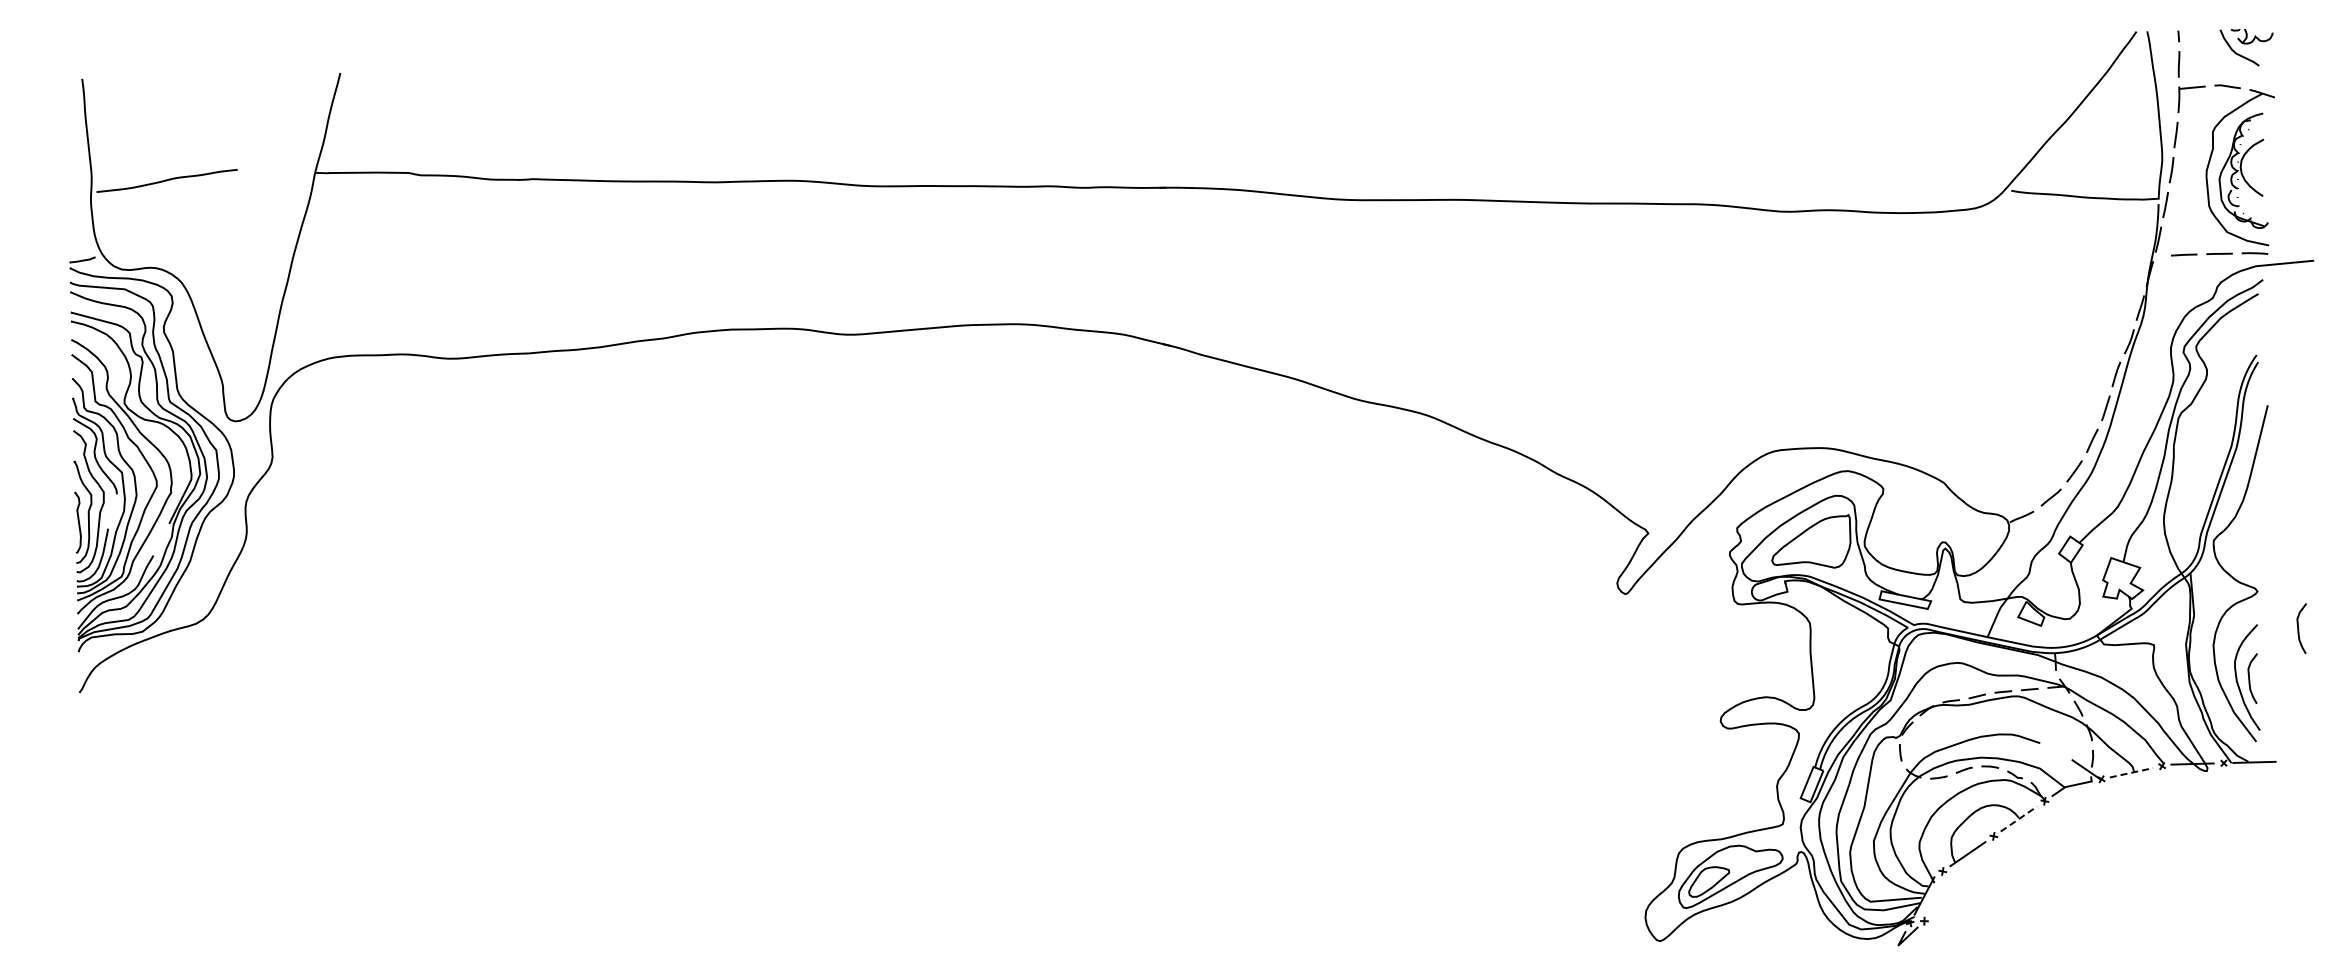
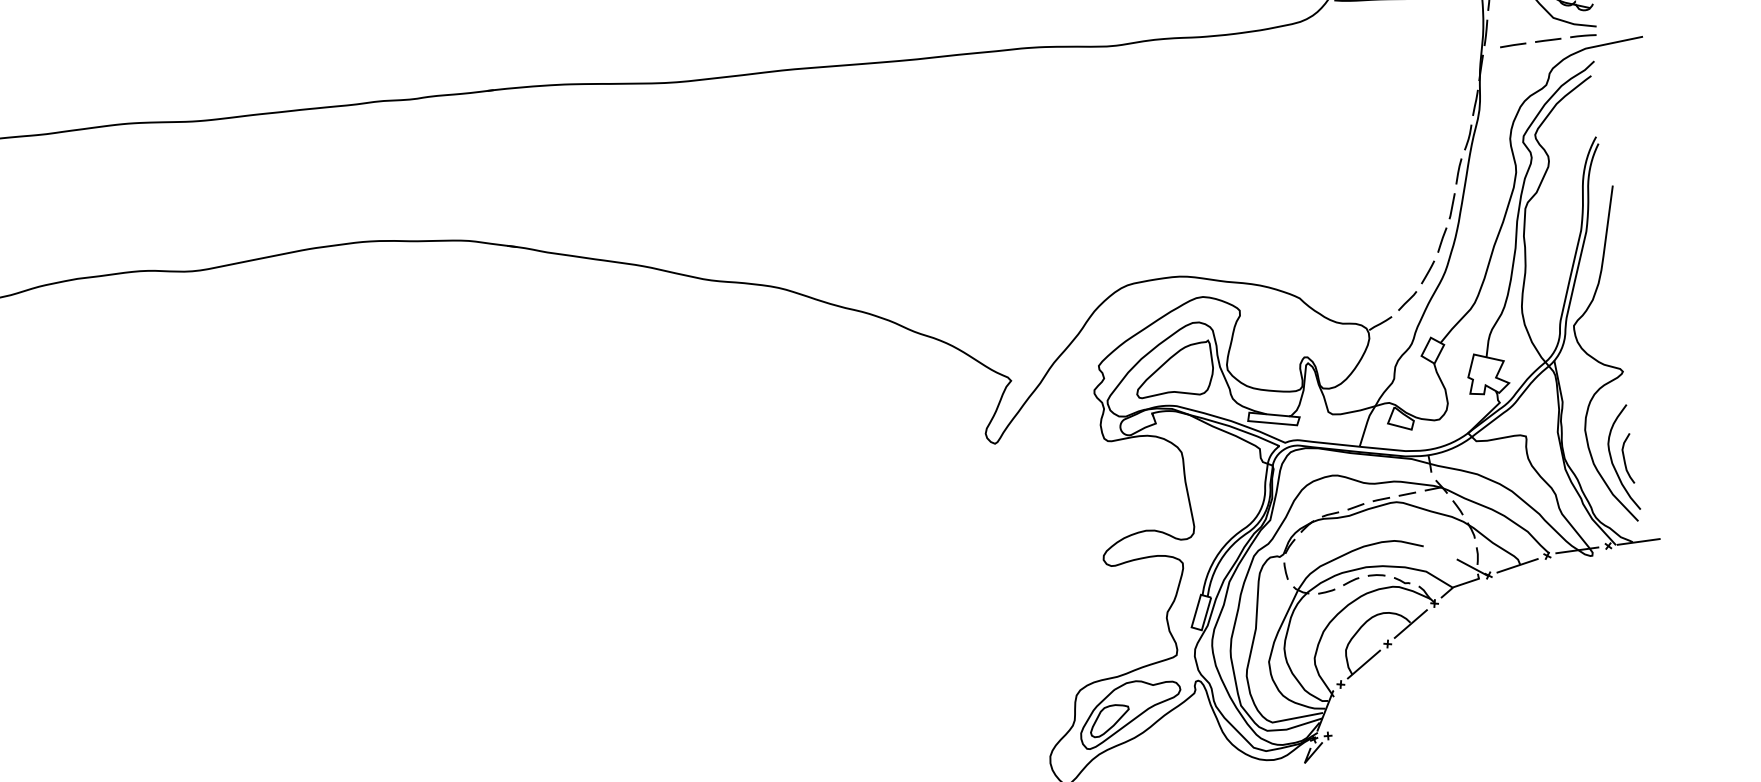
curve: (2299, 629) -> (1668, 404), removed
line: (2131, 772) -> (1517, 565), dashed -> solid
line: (2019, 818) -> (1411, 623), dashed -> solid

